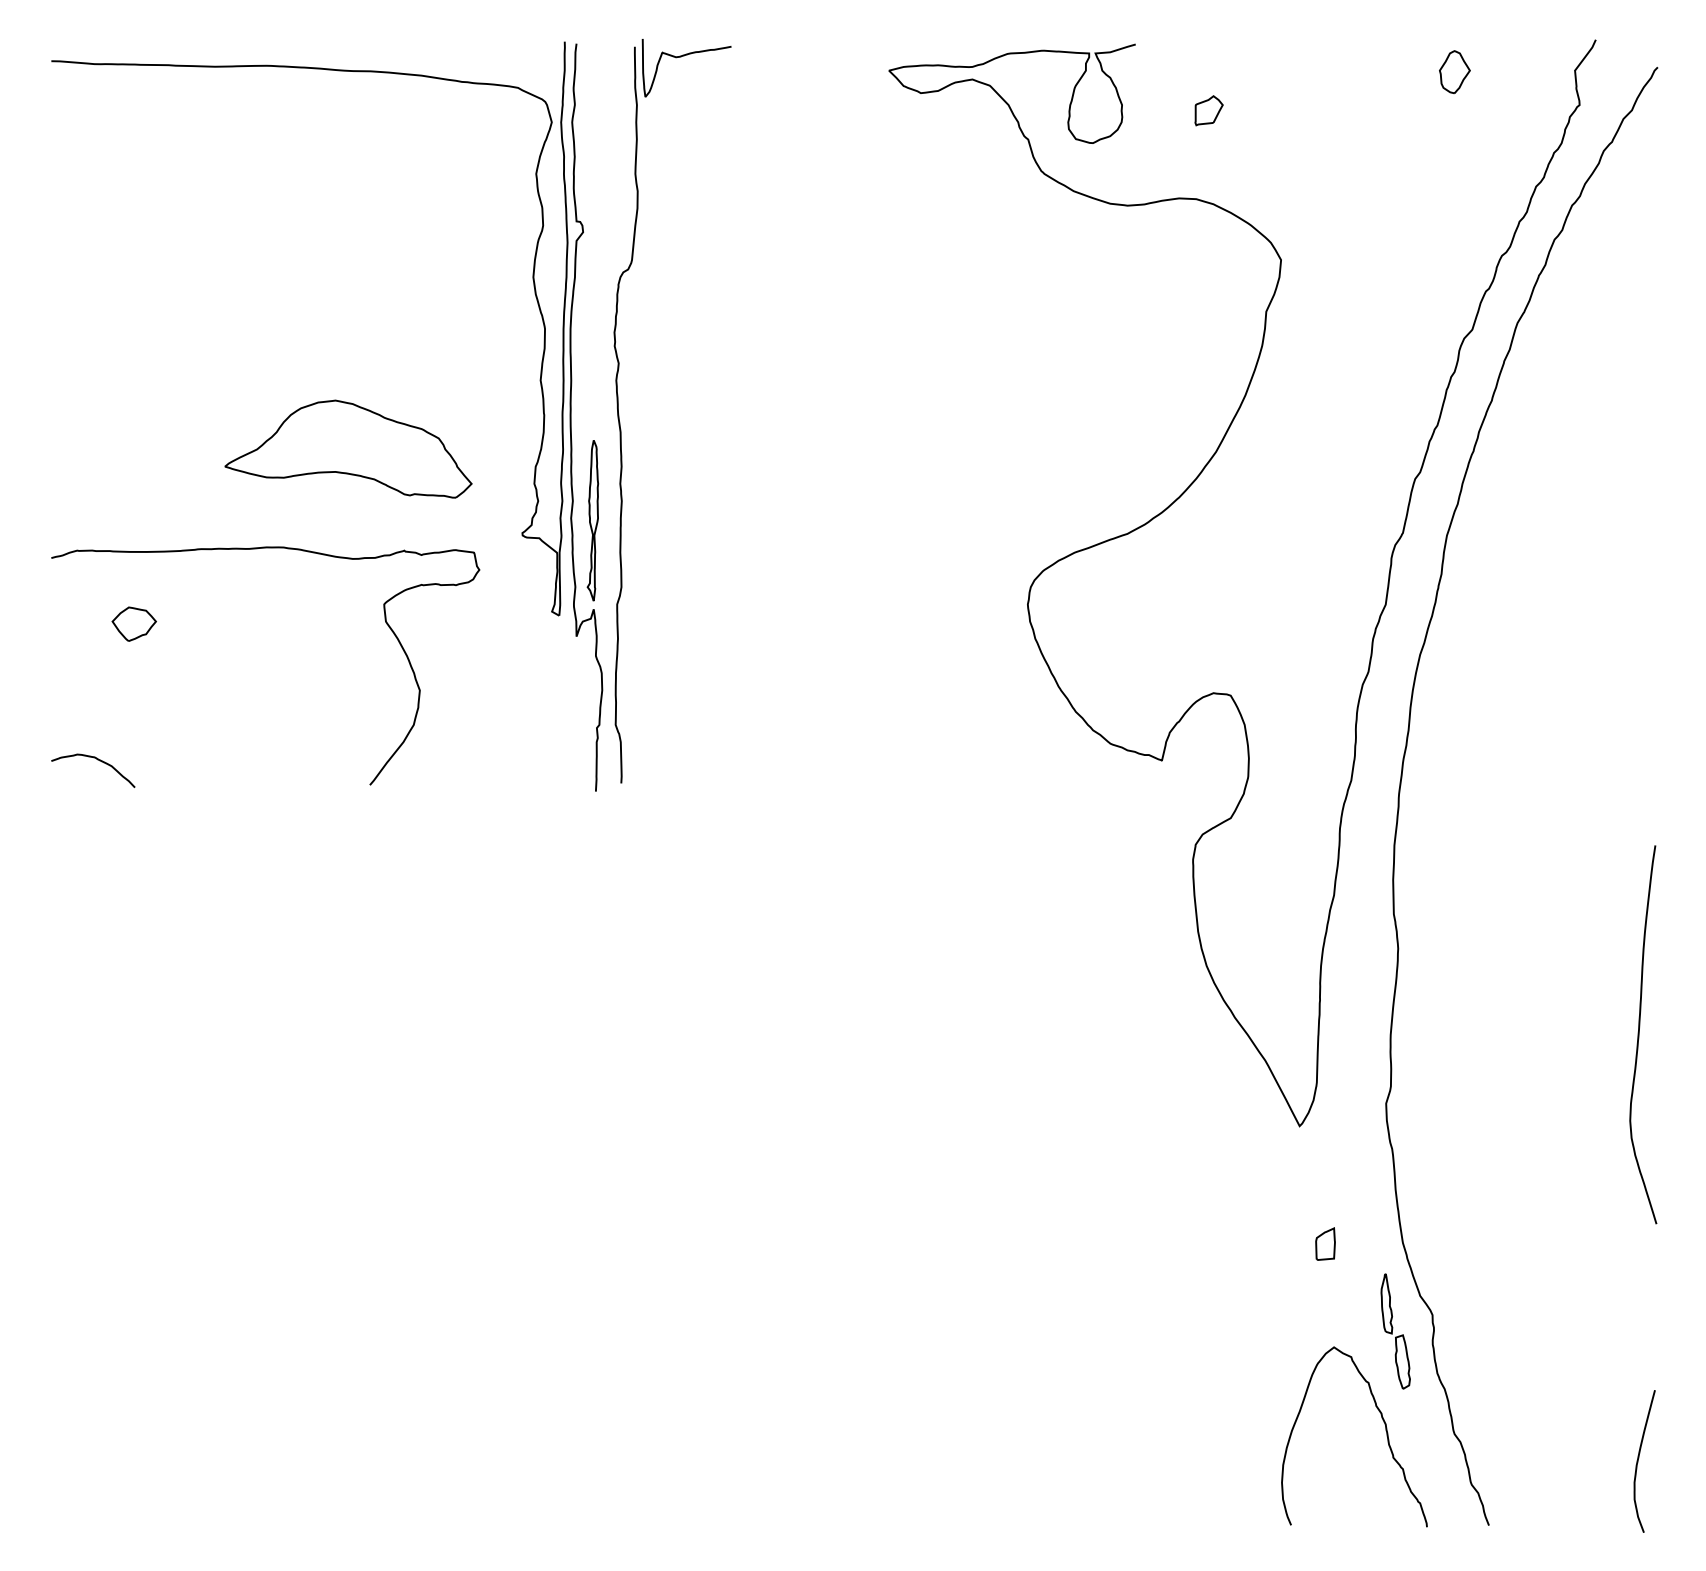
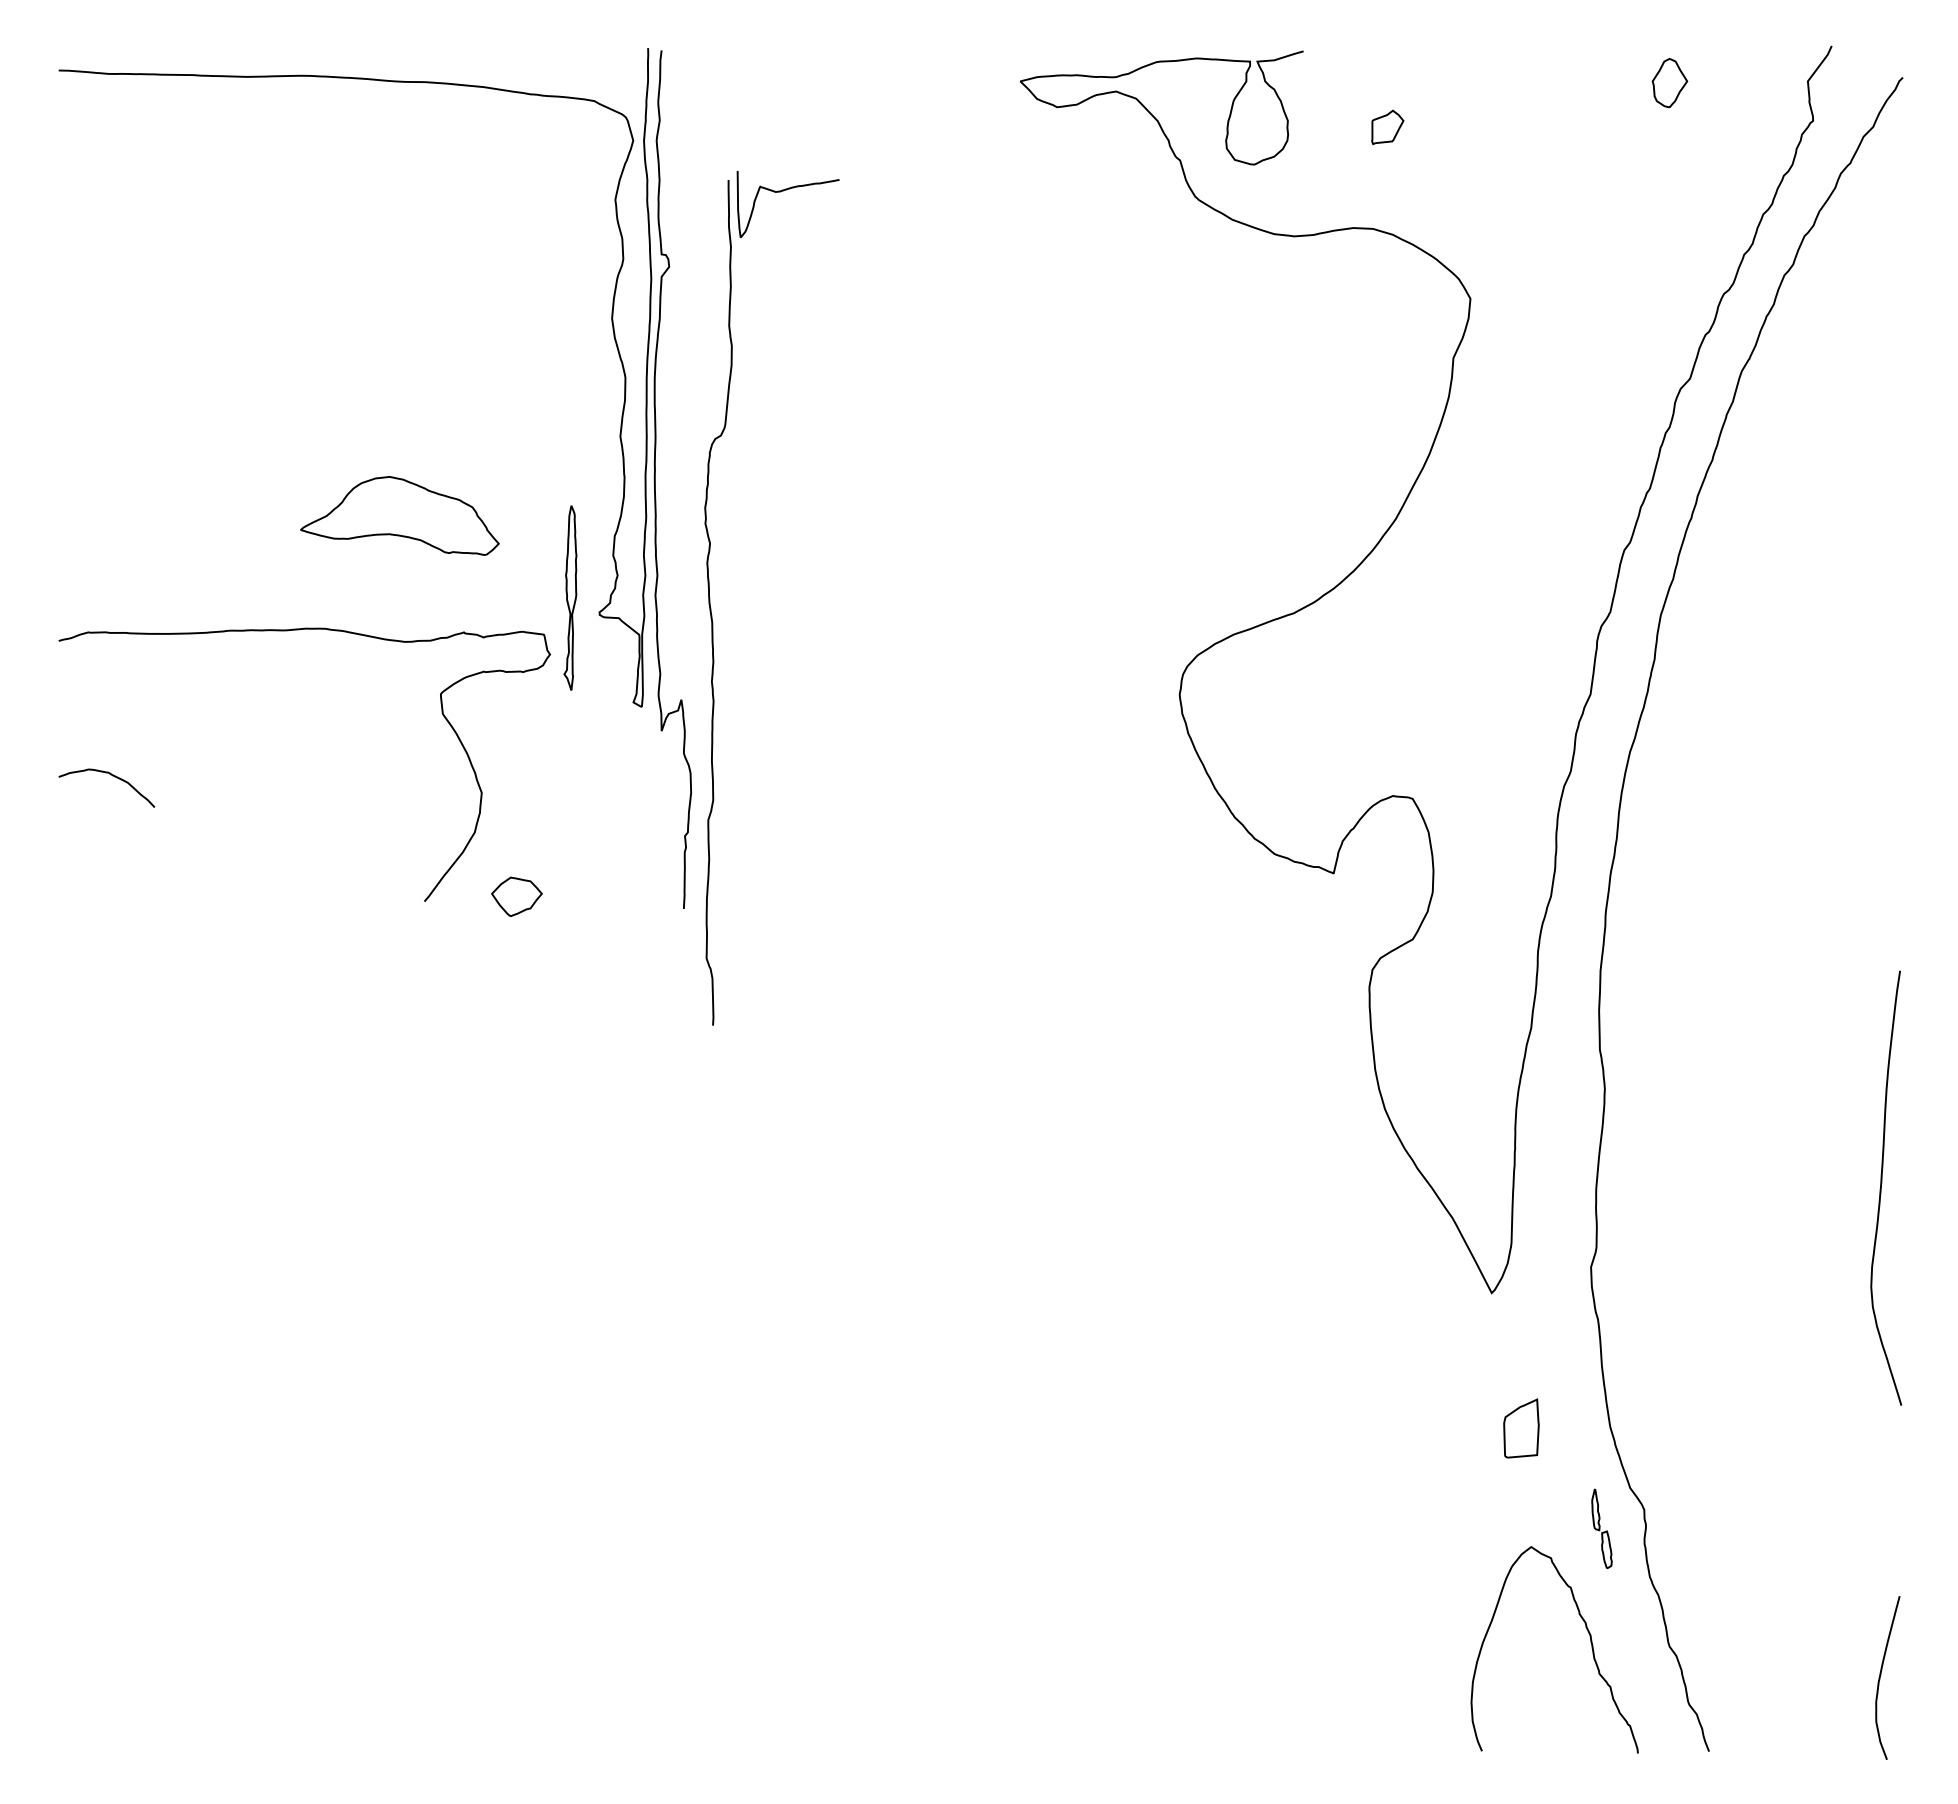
part: (619, 420) -> (711, 608), moved
part: (348, 448) -> (399, 515), size x0.7
part: (592, 520) -> (570, 597), moved
part: (133, 623) -> (516, 896), moved
curve: (98, 760) -> (112, 776), moved
part: (1325, 1244) -> (1521, 1428), size x1.6
part: (1395, 1331) -> (1601, 1528), size x0.6

